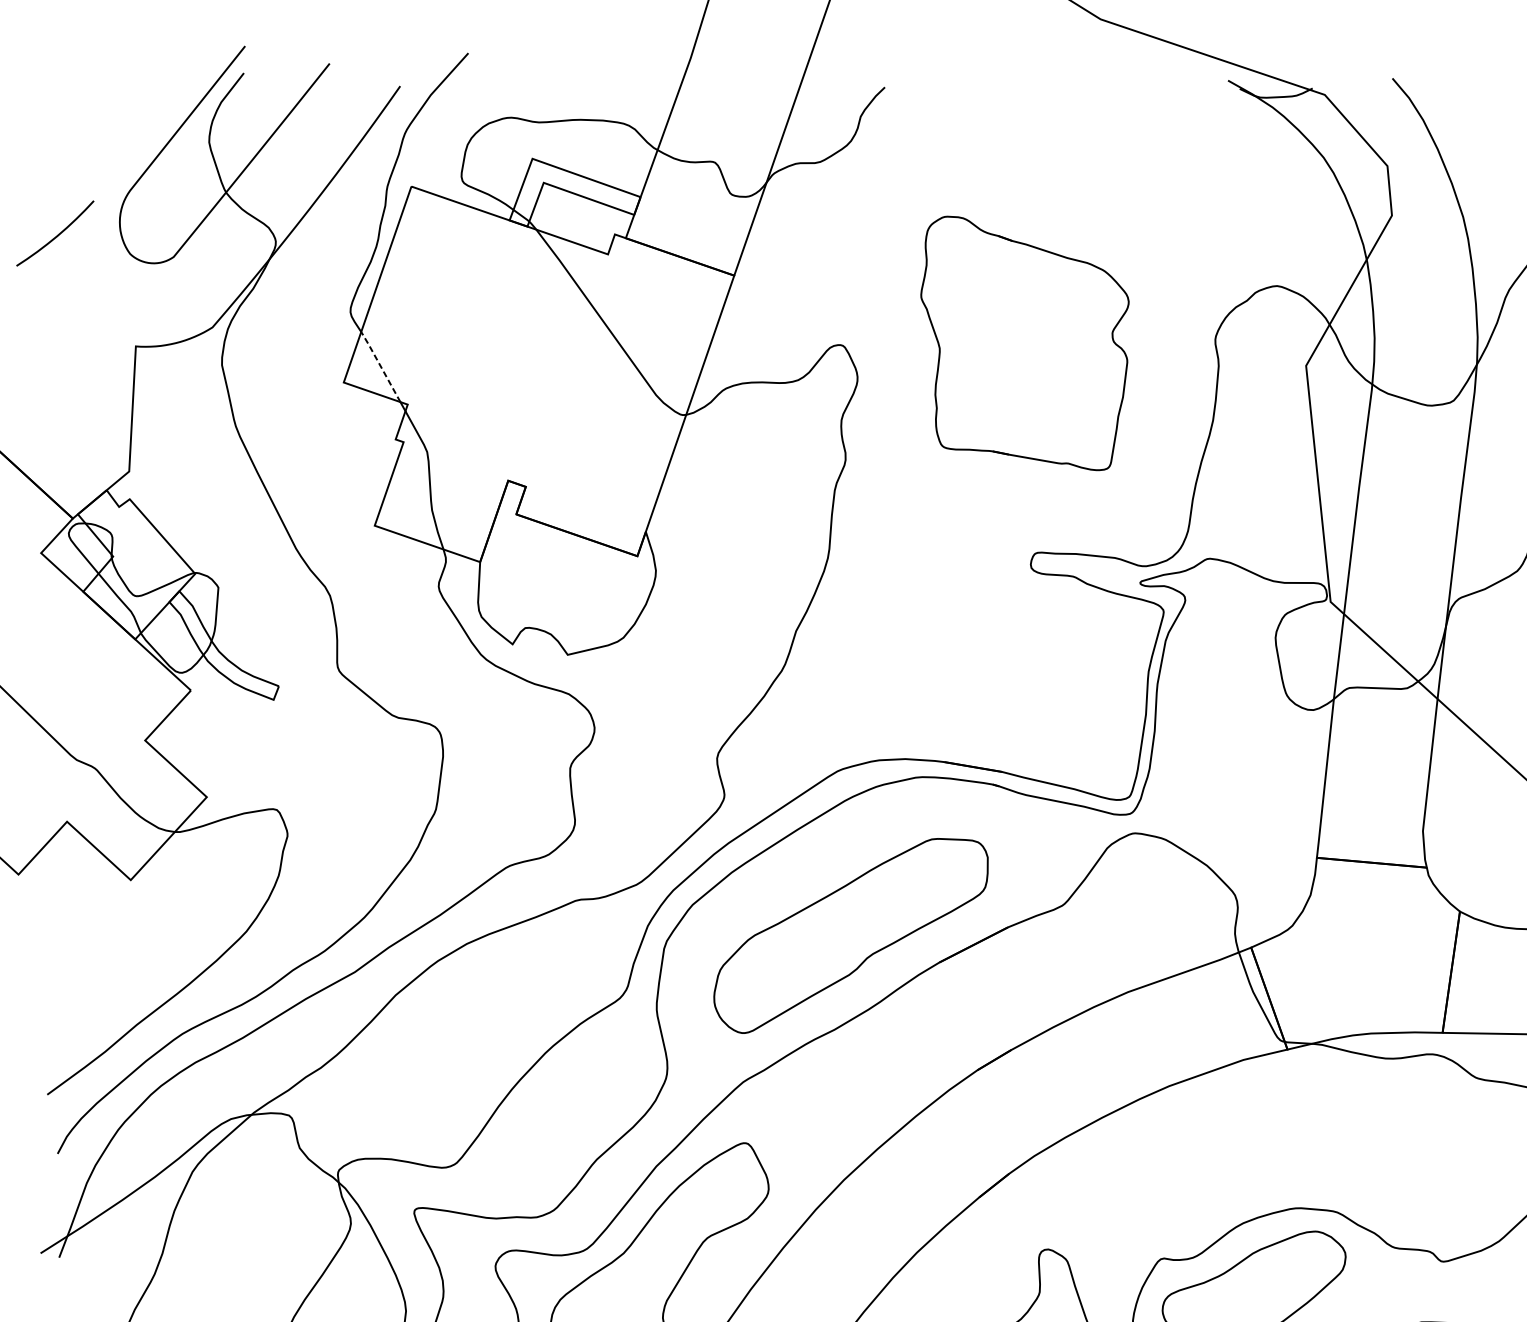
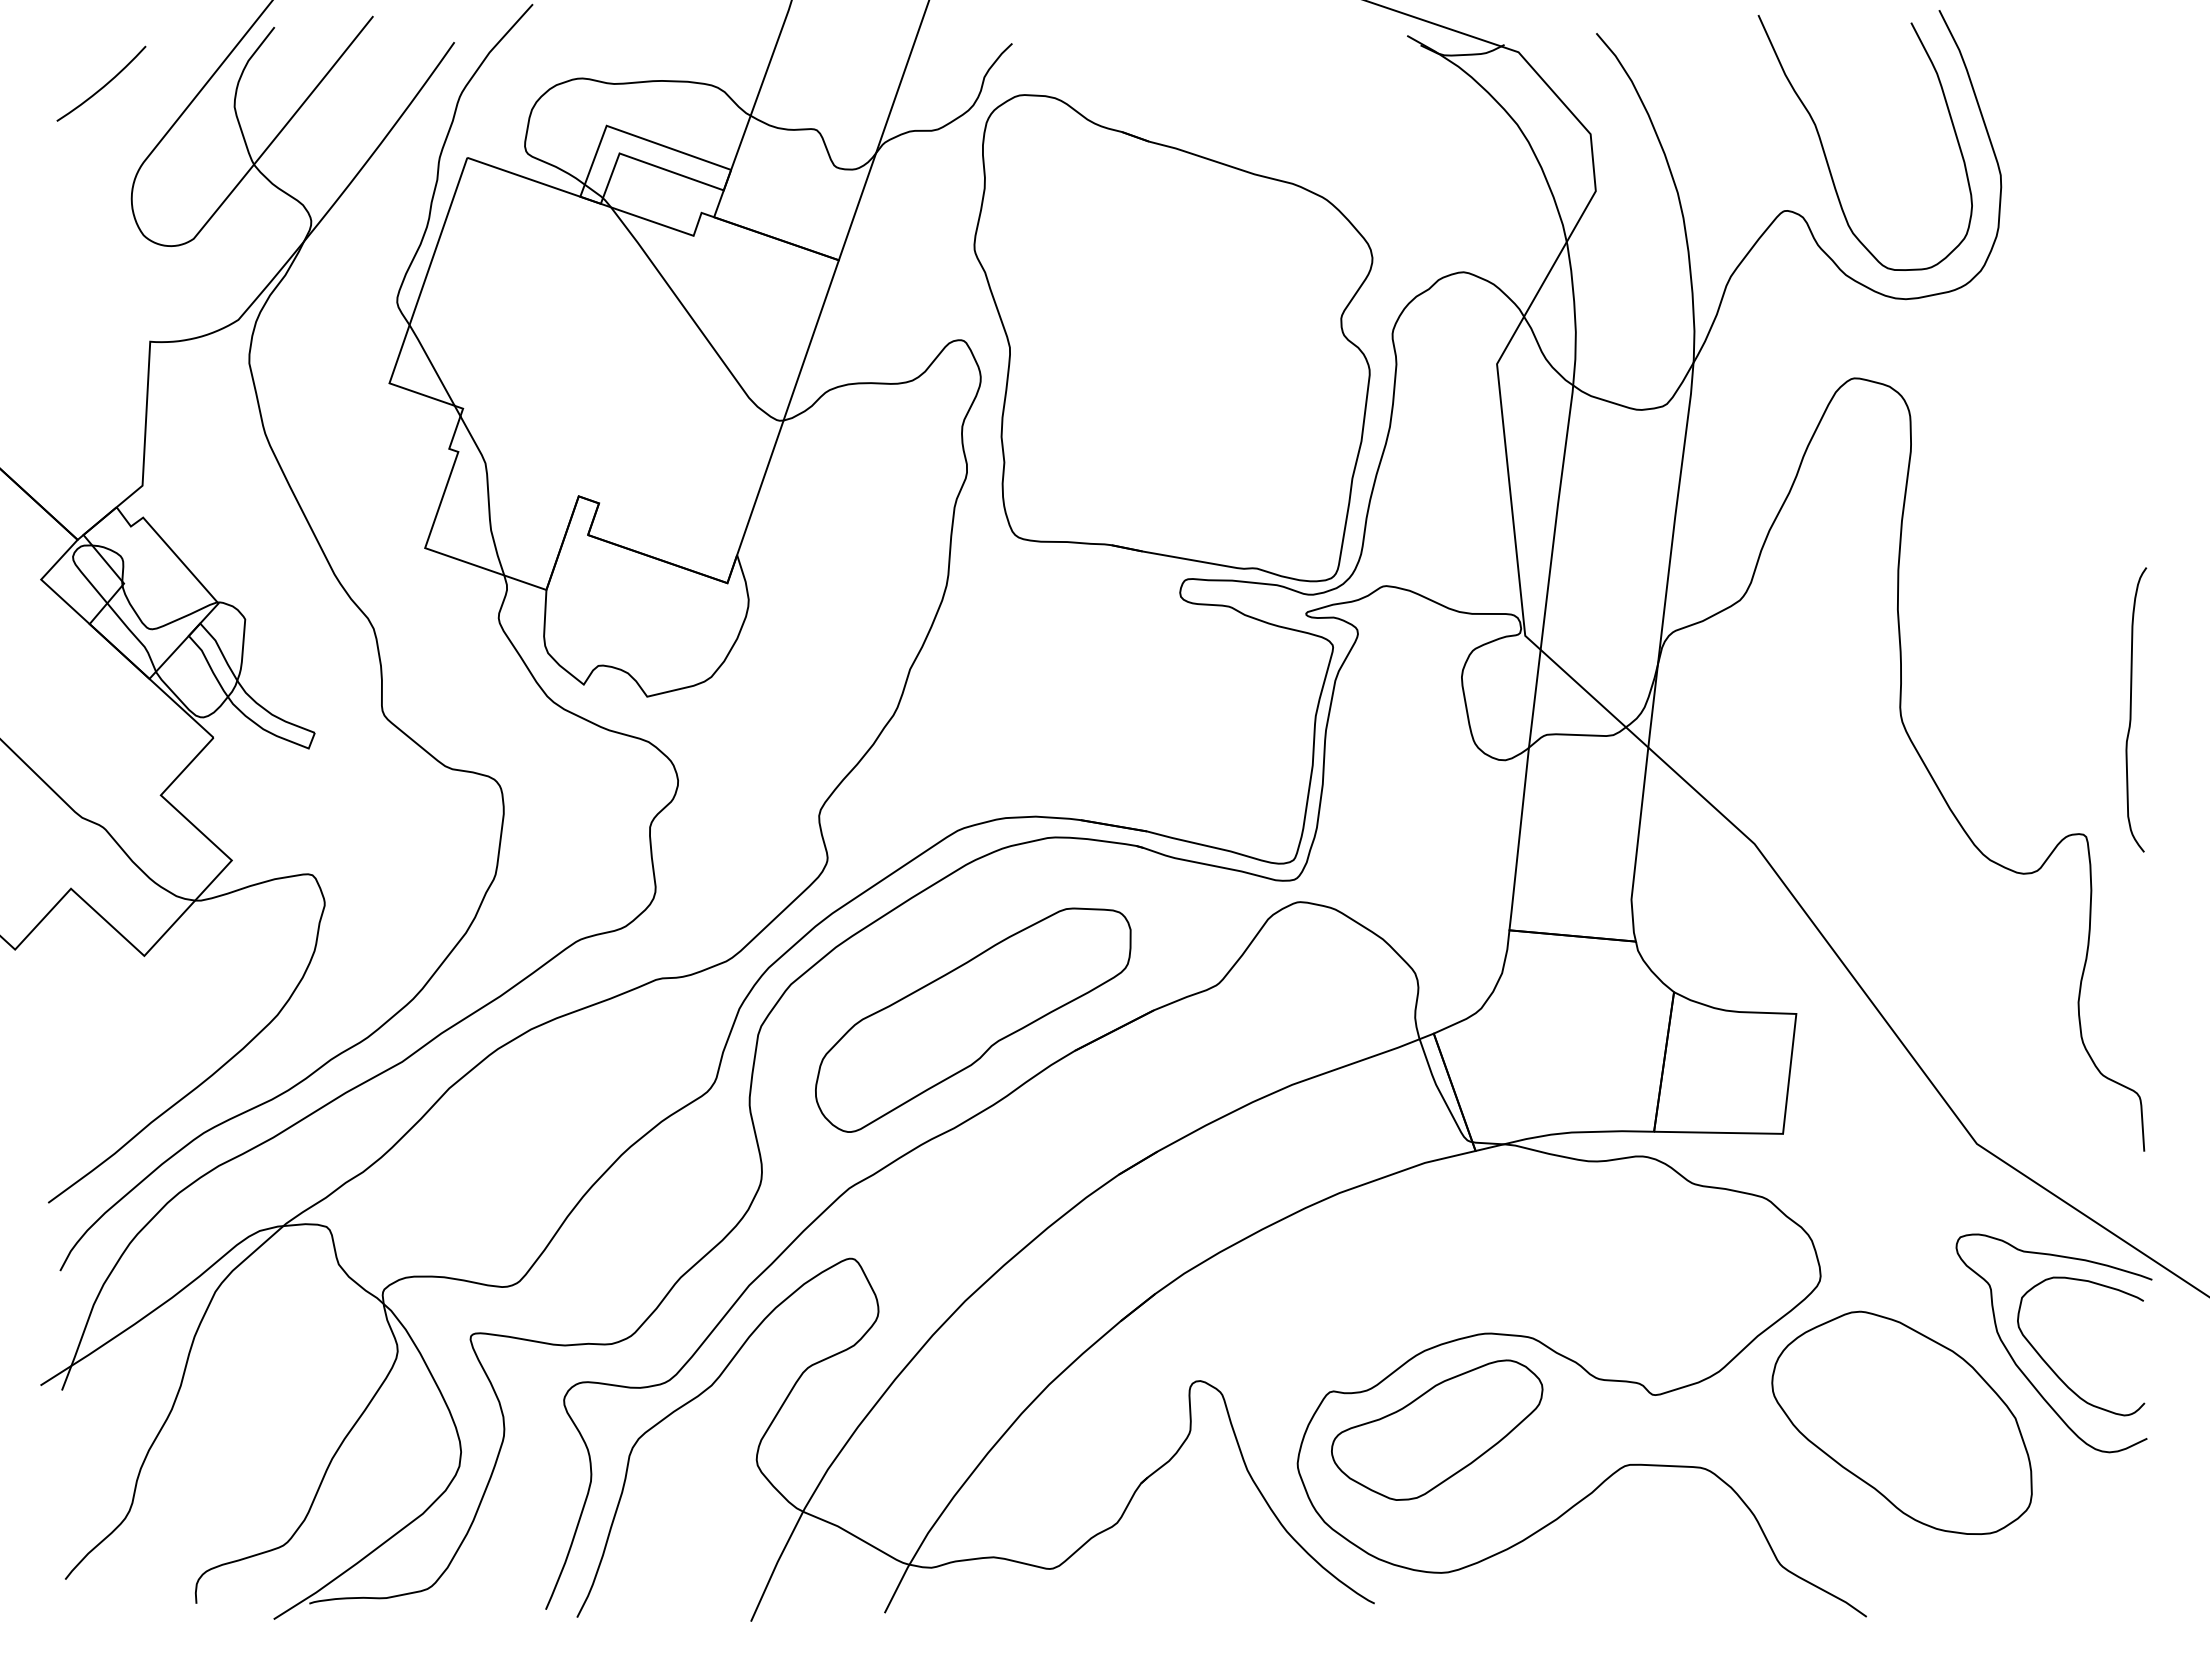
curve: (57, 234) -> (103, 85), moved
part: (1025, 343) -> (1173, 338), size x1.67
line: (381, 366) -> (432, 364), dashed -> solid

